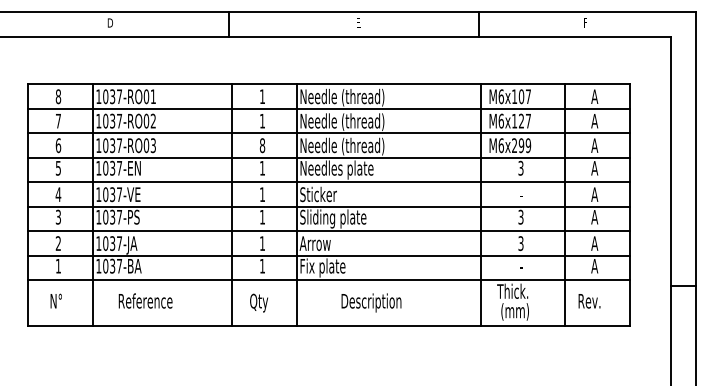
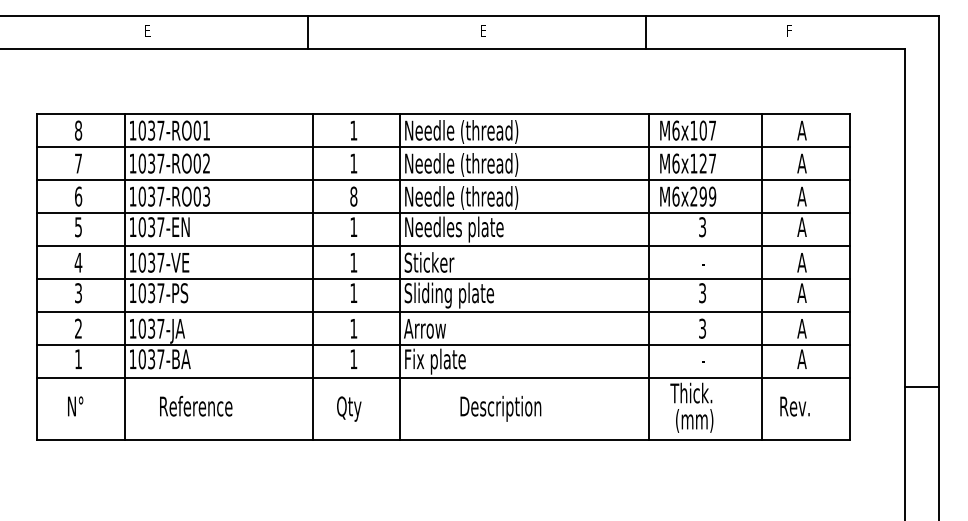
text: (110, 23) -> (148, 31), D -> E

